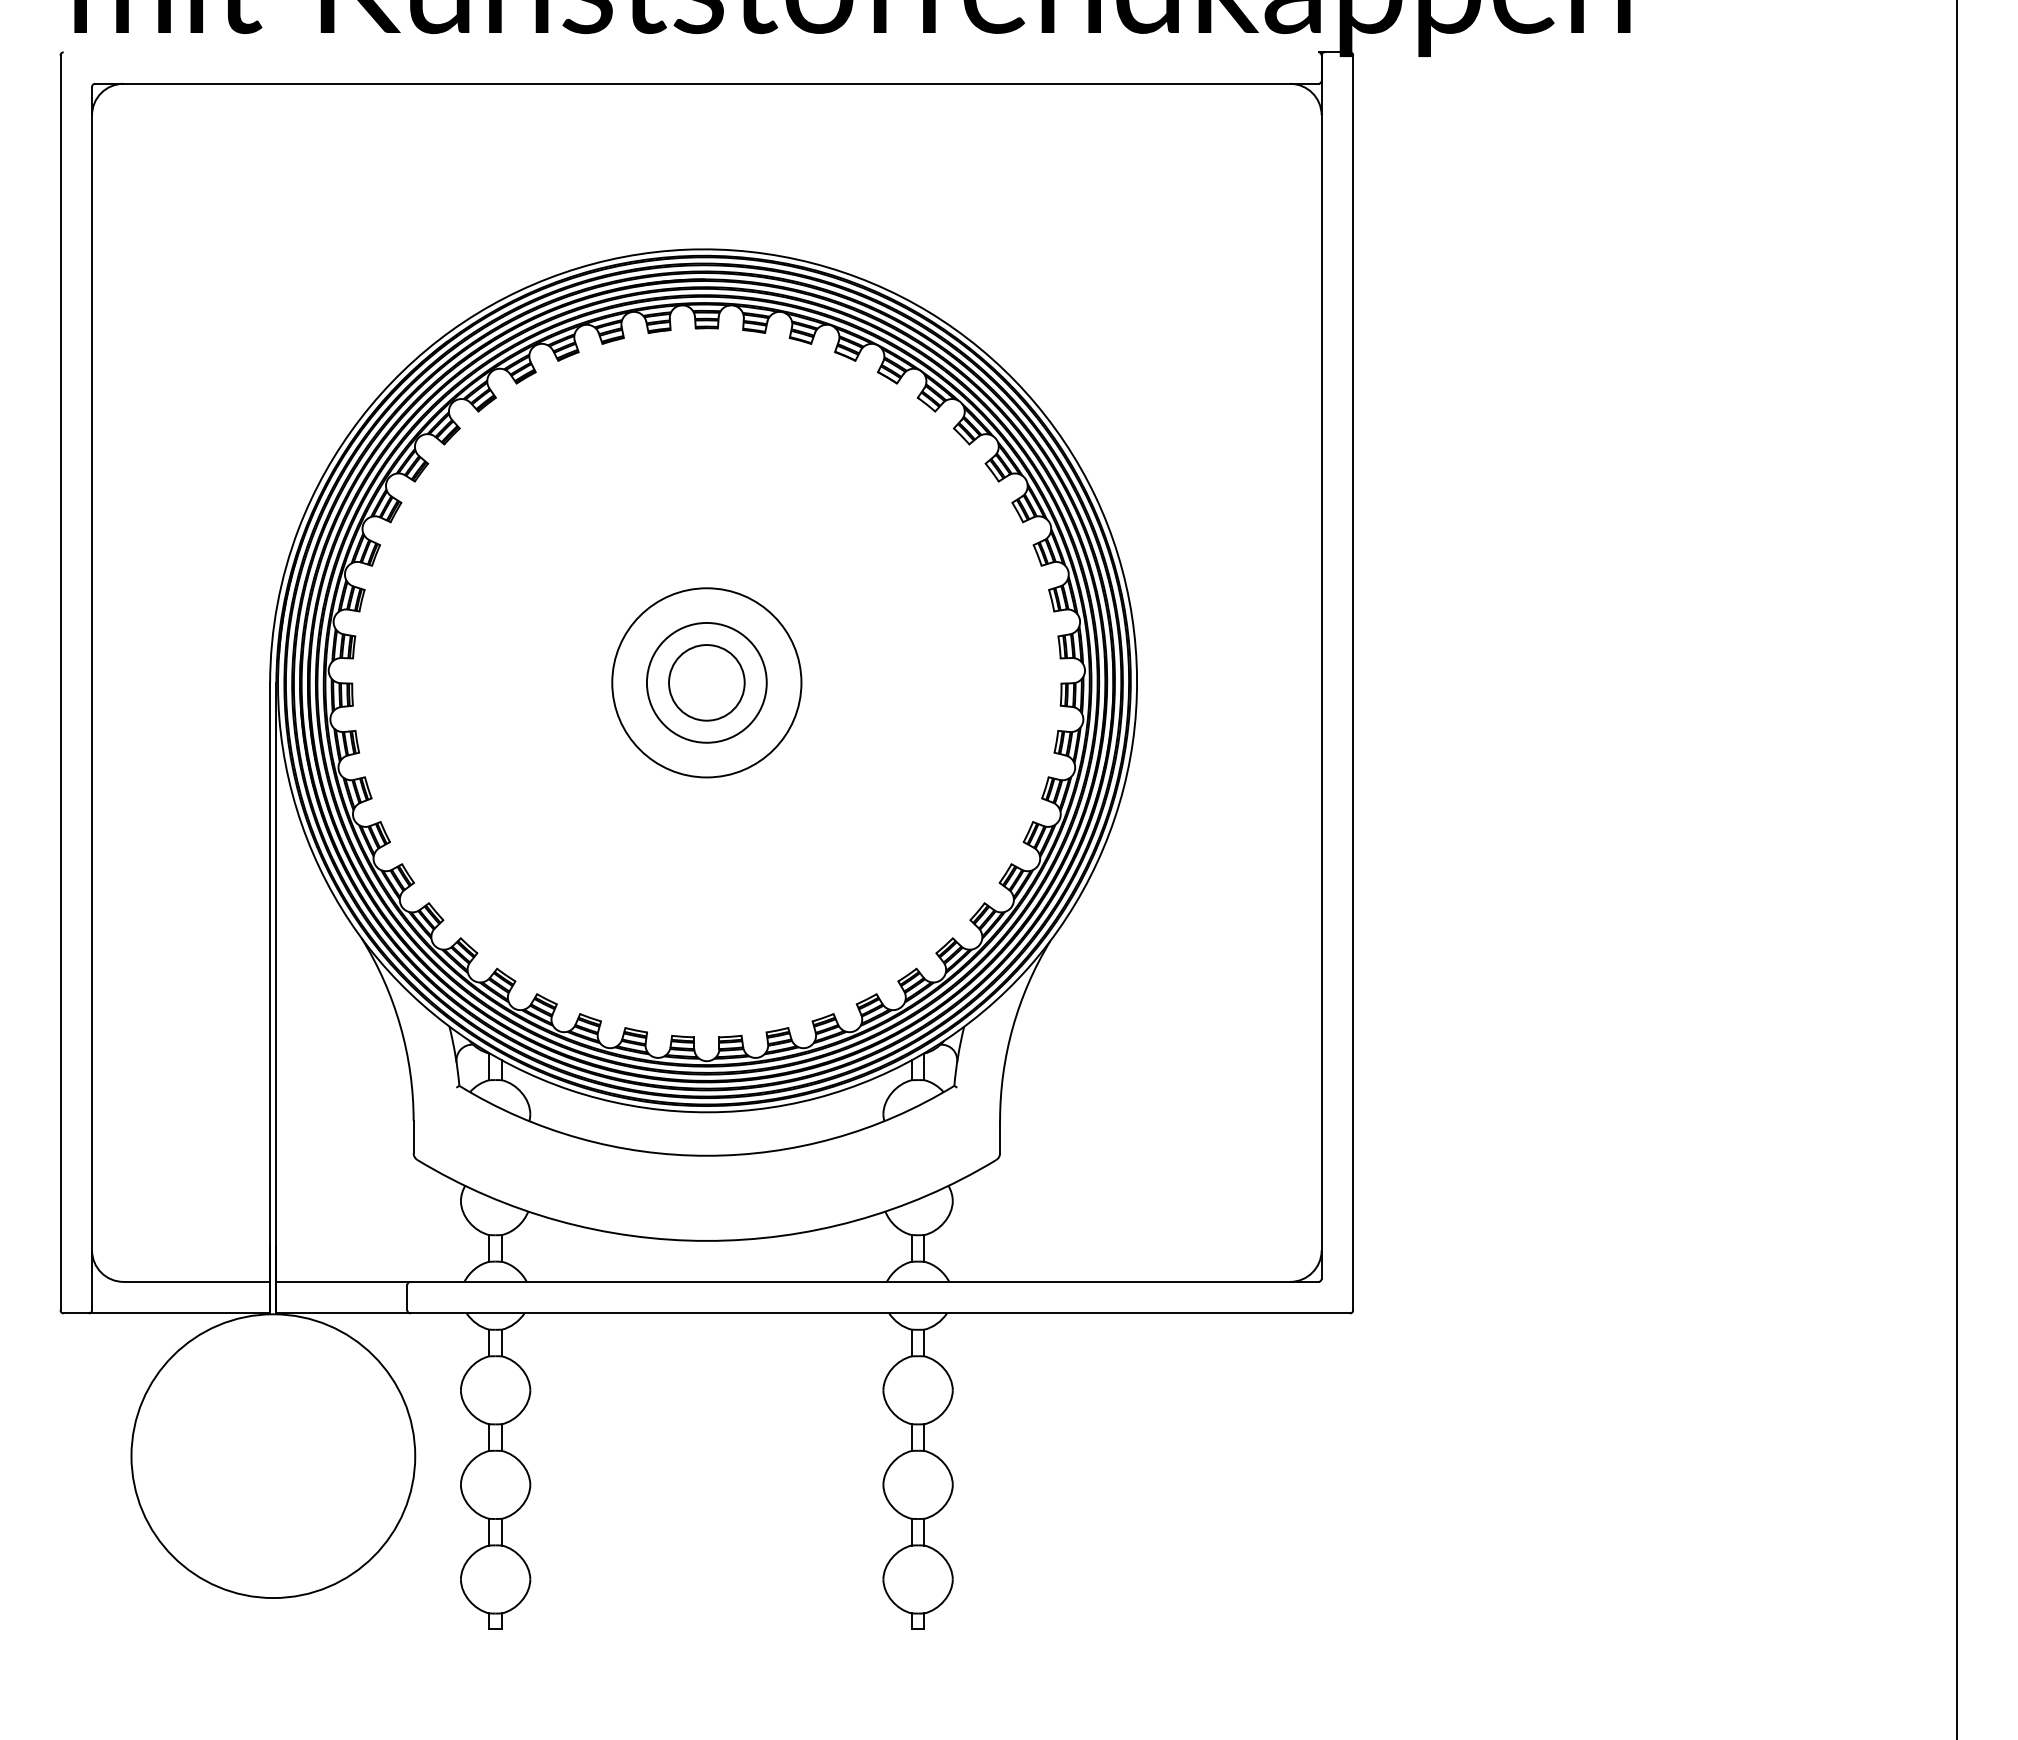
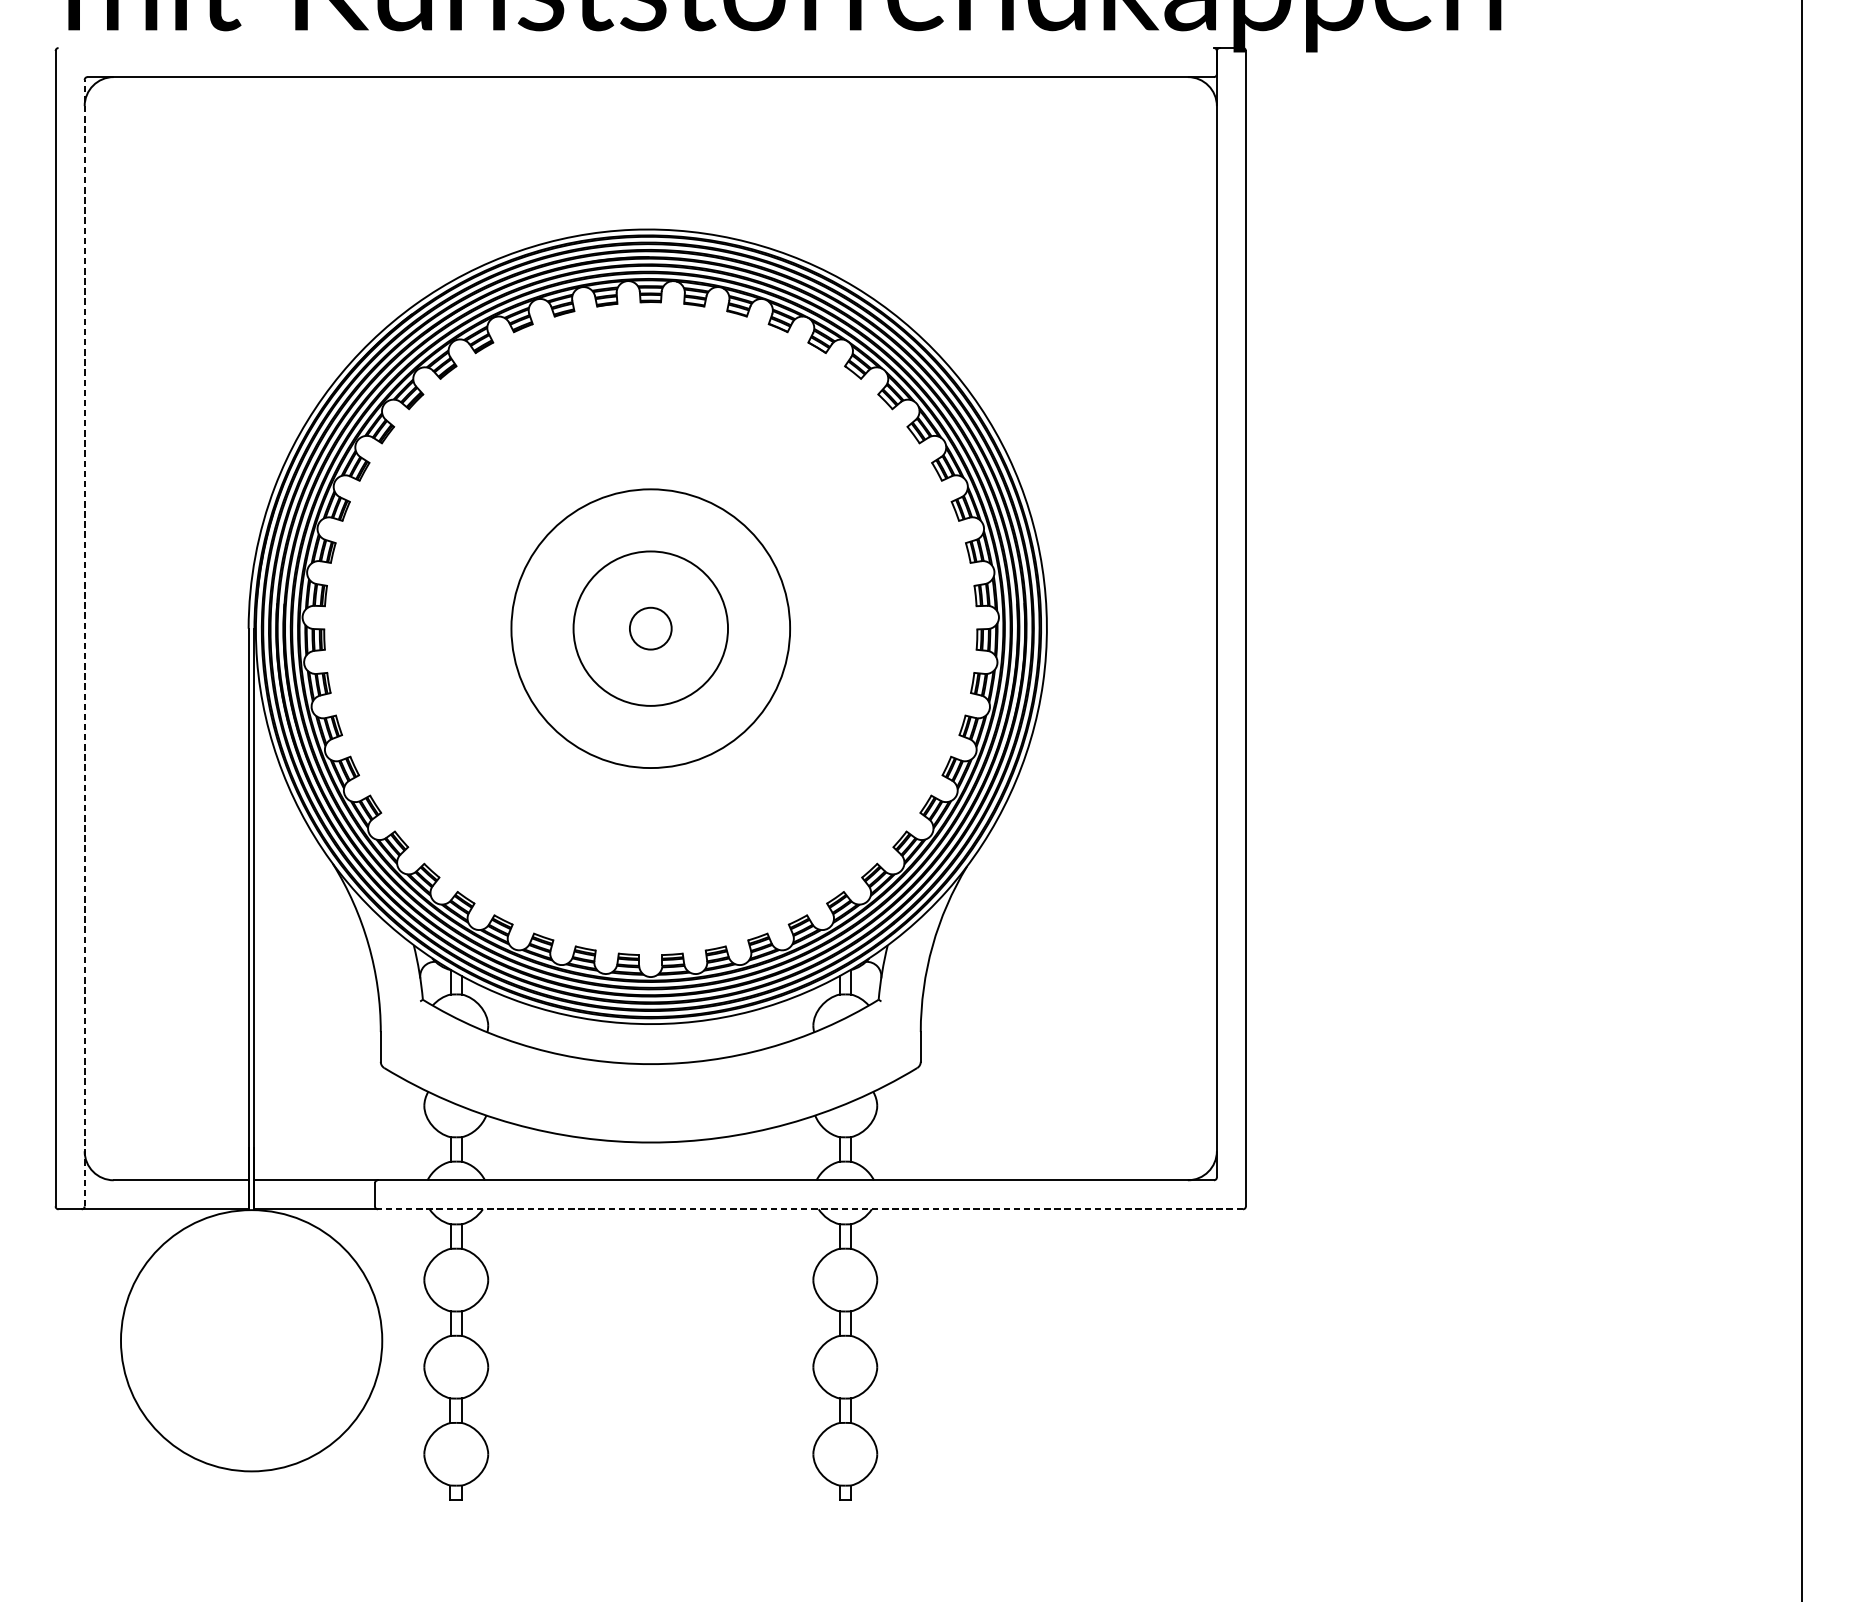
circle: (706, 682) -> (650, 628), size x0.6
circle: (706, 682) -> (650, 628), size x1.4
circle: (706, 682) -> (650, 628), size x1.6
line: (92, 698) -> (85, 643), solid -> dashed
line: (880, 1313) -> (810, 1209), solid -> dashed

